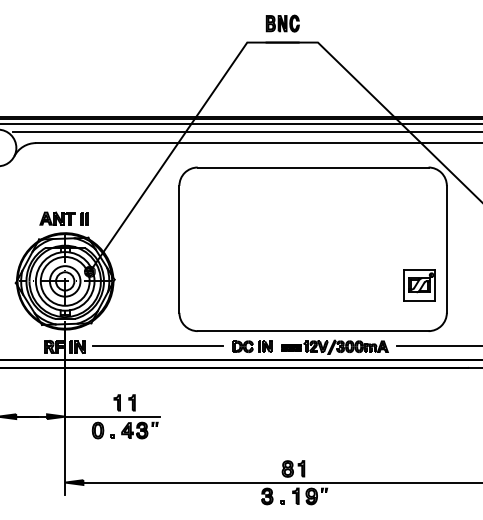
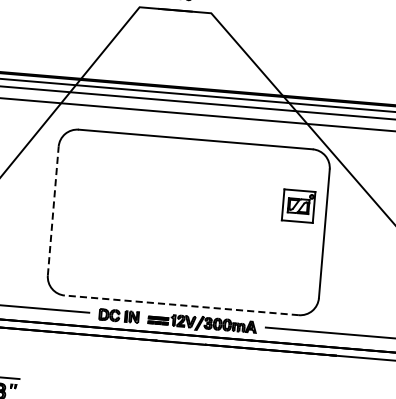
line: (179, 249) -> (53, 211), solid -> dashed
part: (419, 285) -> (298, 206), moved
line: (312, 331) -> (181, 305), solid -> dashed

